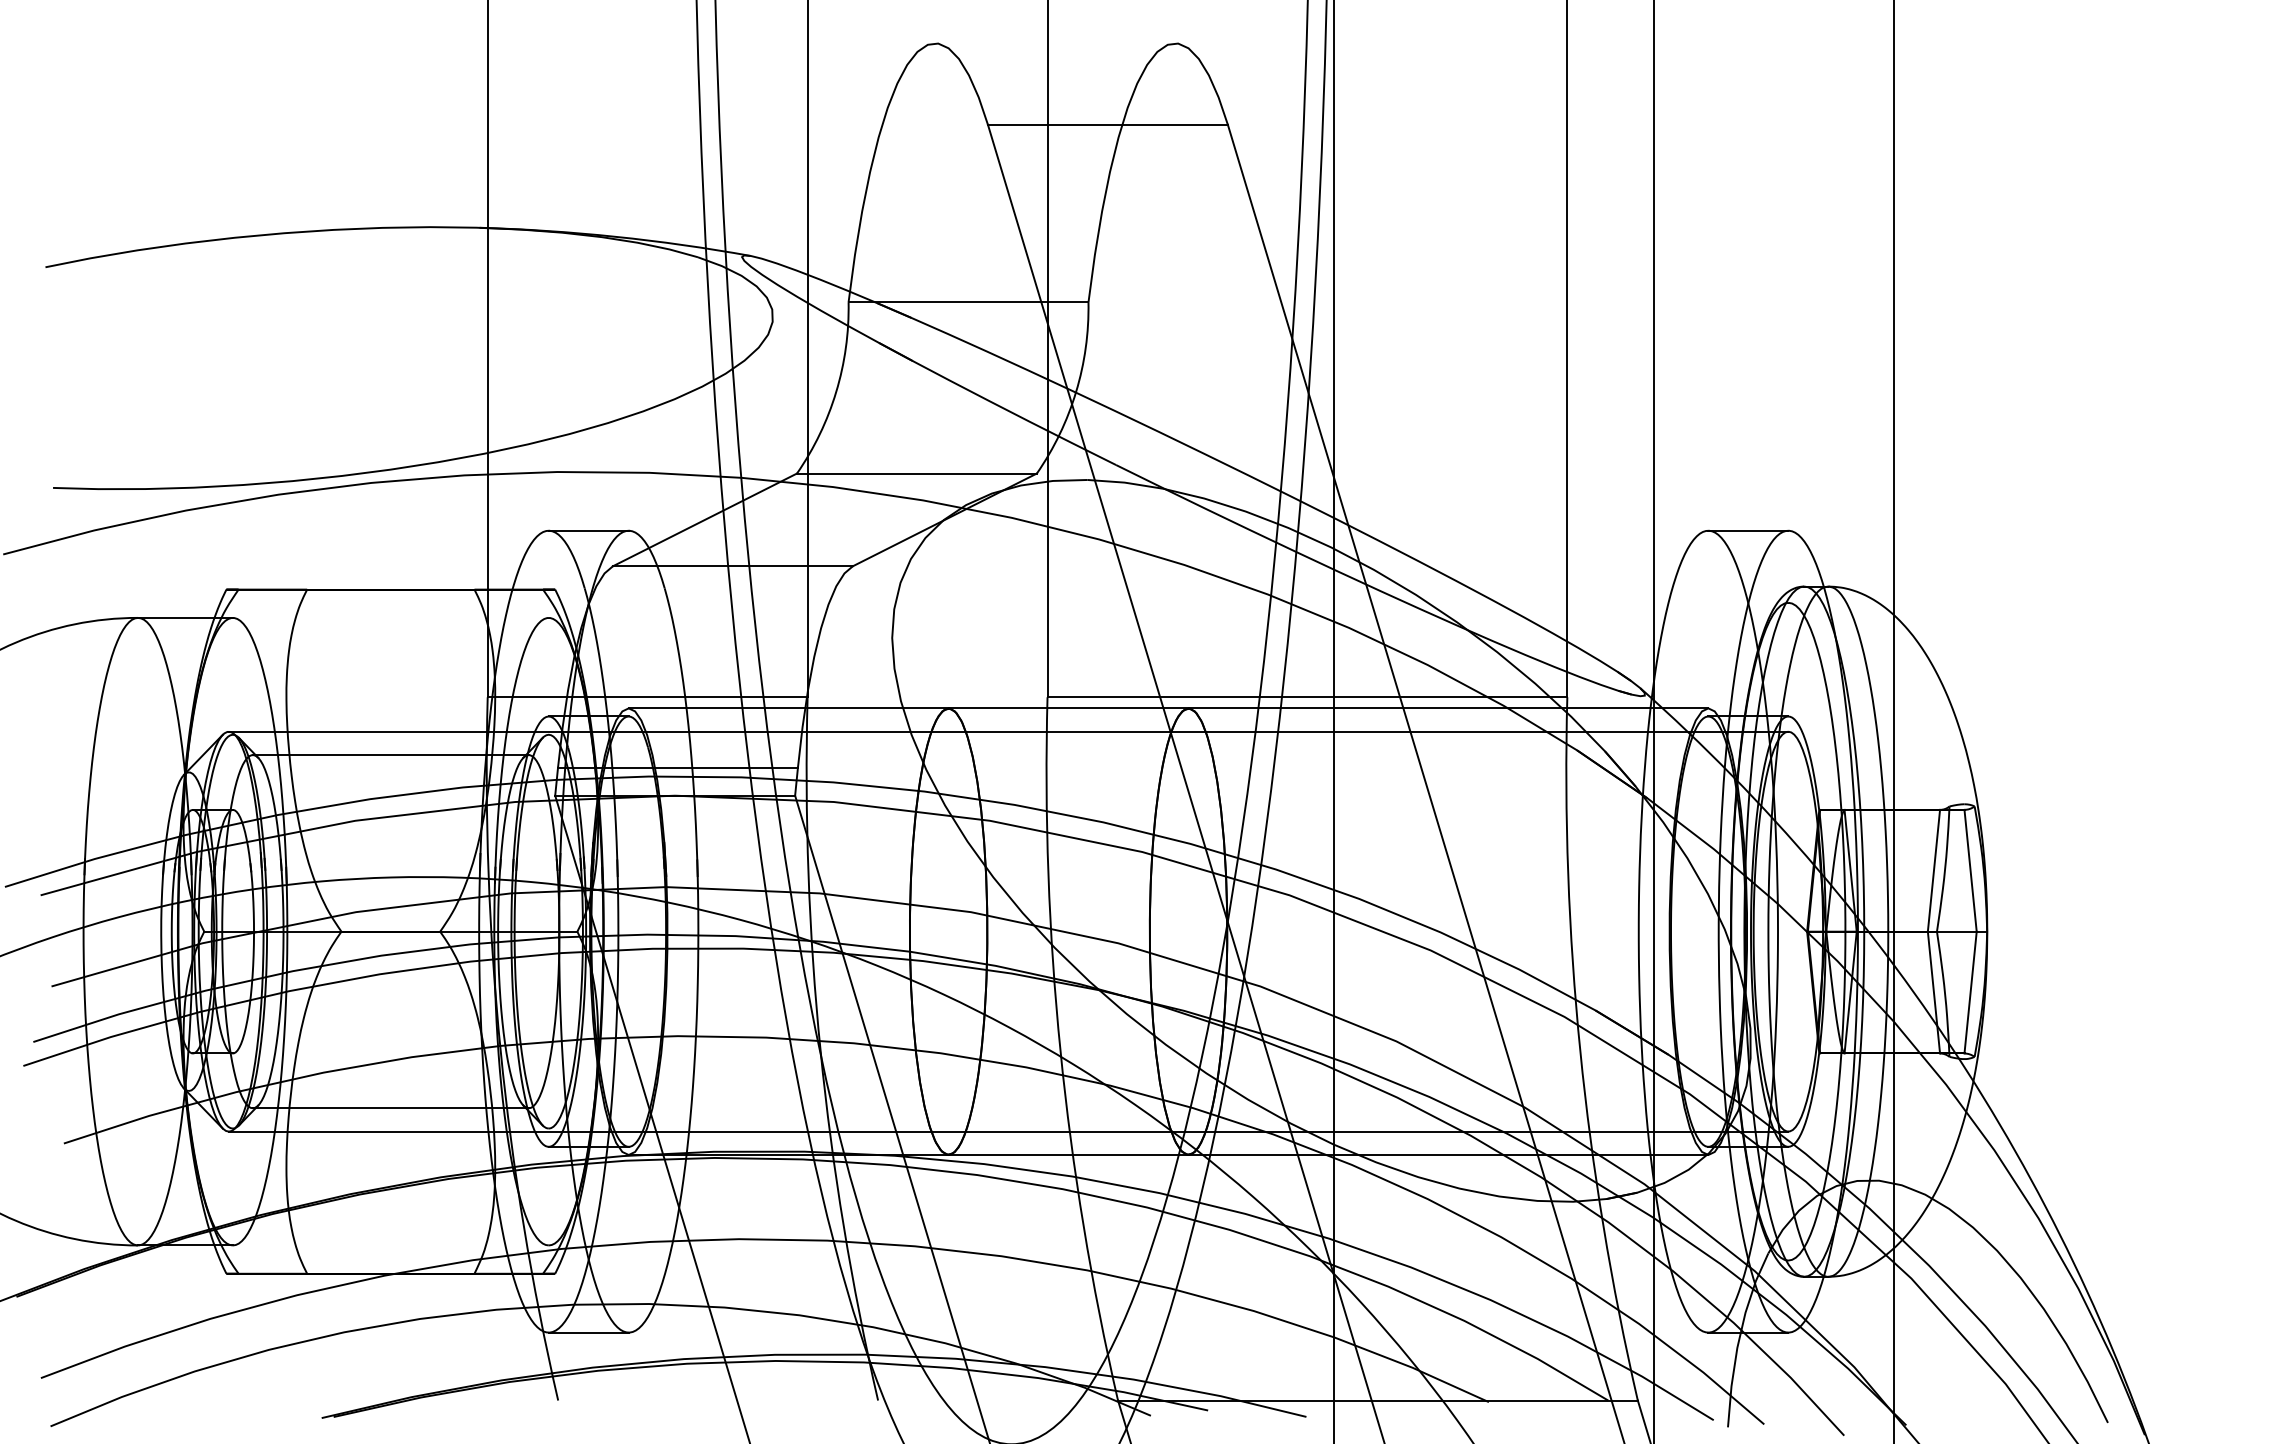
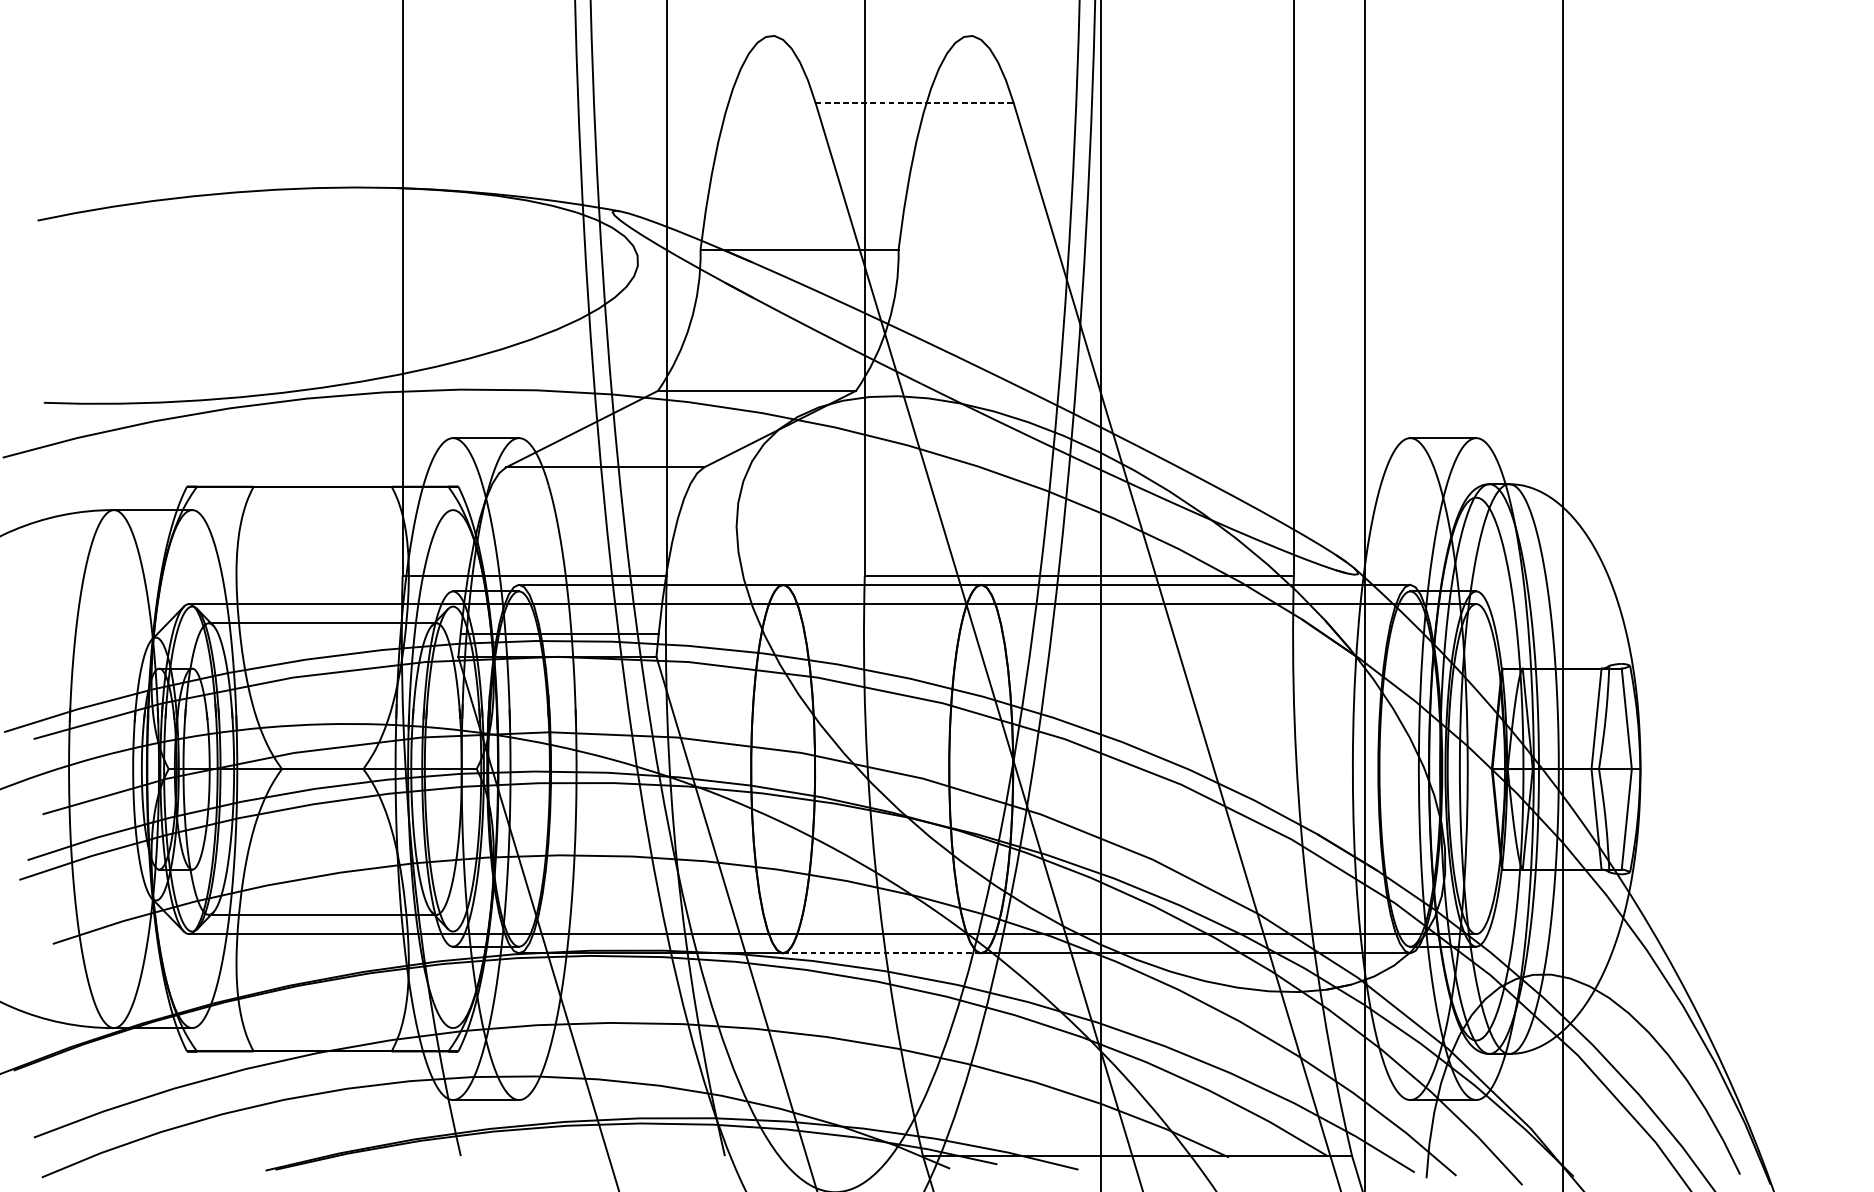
line: (1107, 124) -> (914, 102), solid -> dashed
line: (1068, 1155) -> (882, 953), solid -> dashed

